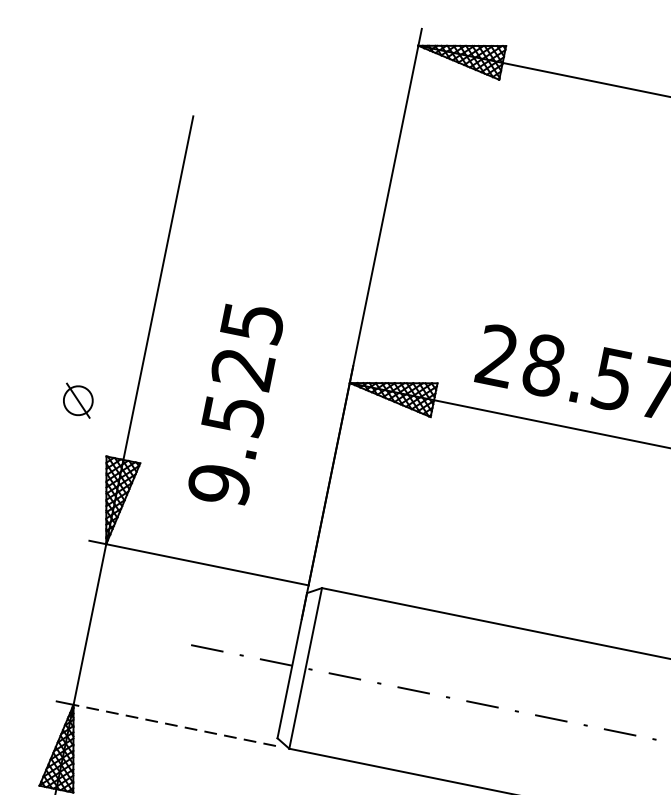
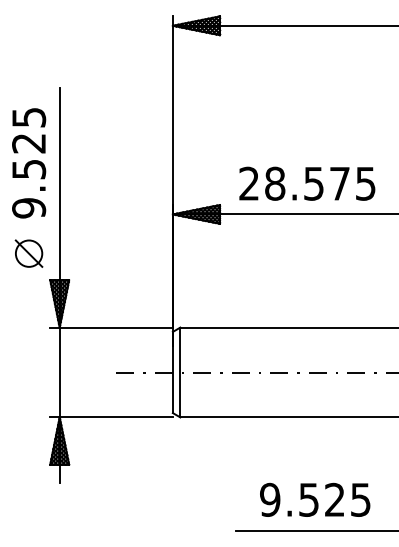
part: (77, 400) -> (28, 253), size x1.67
text: (236, 404) -> (29, 163), moved
line: (175, 725) -> (116, 417), dashed -> solid

